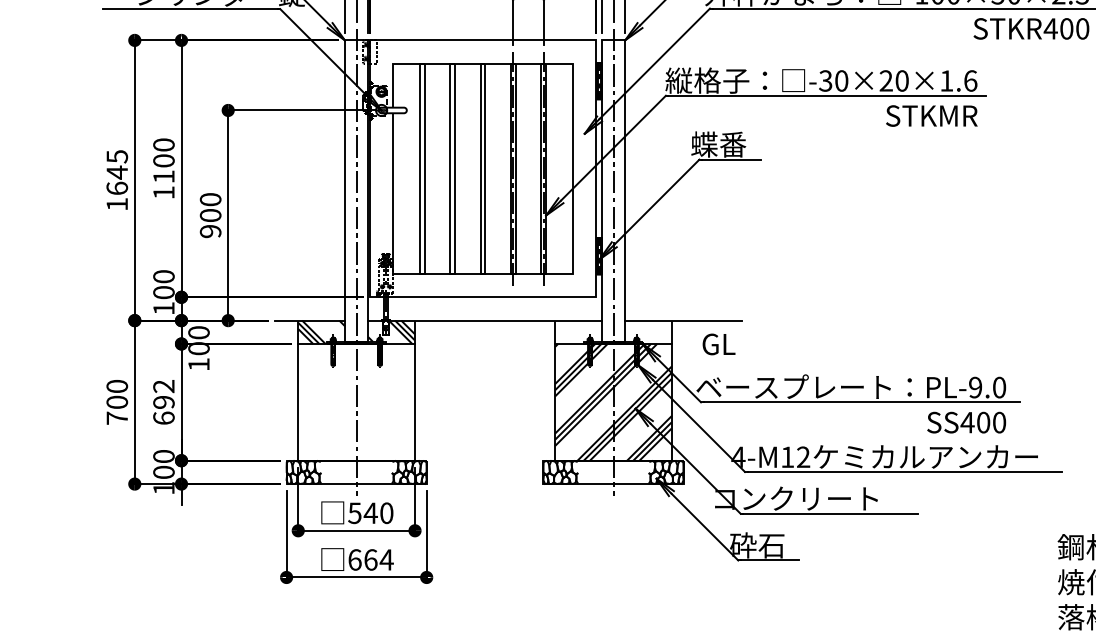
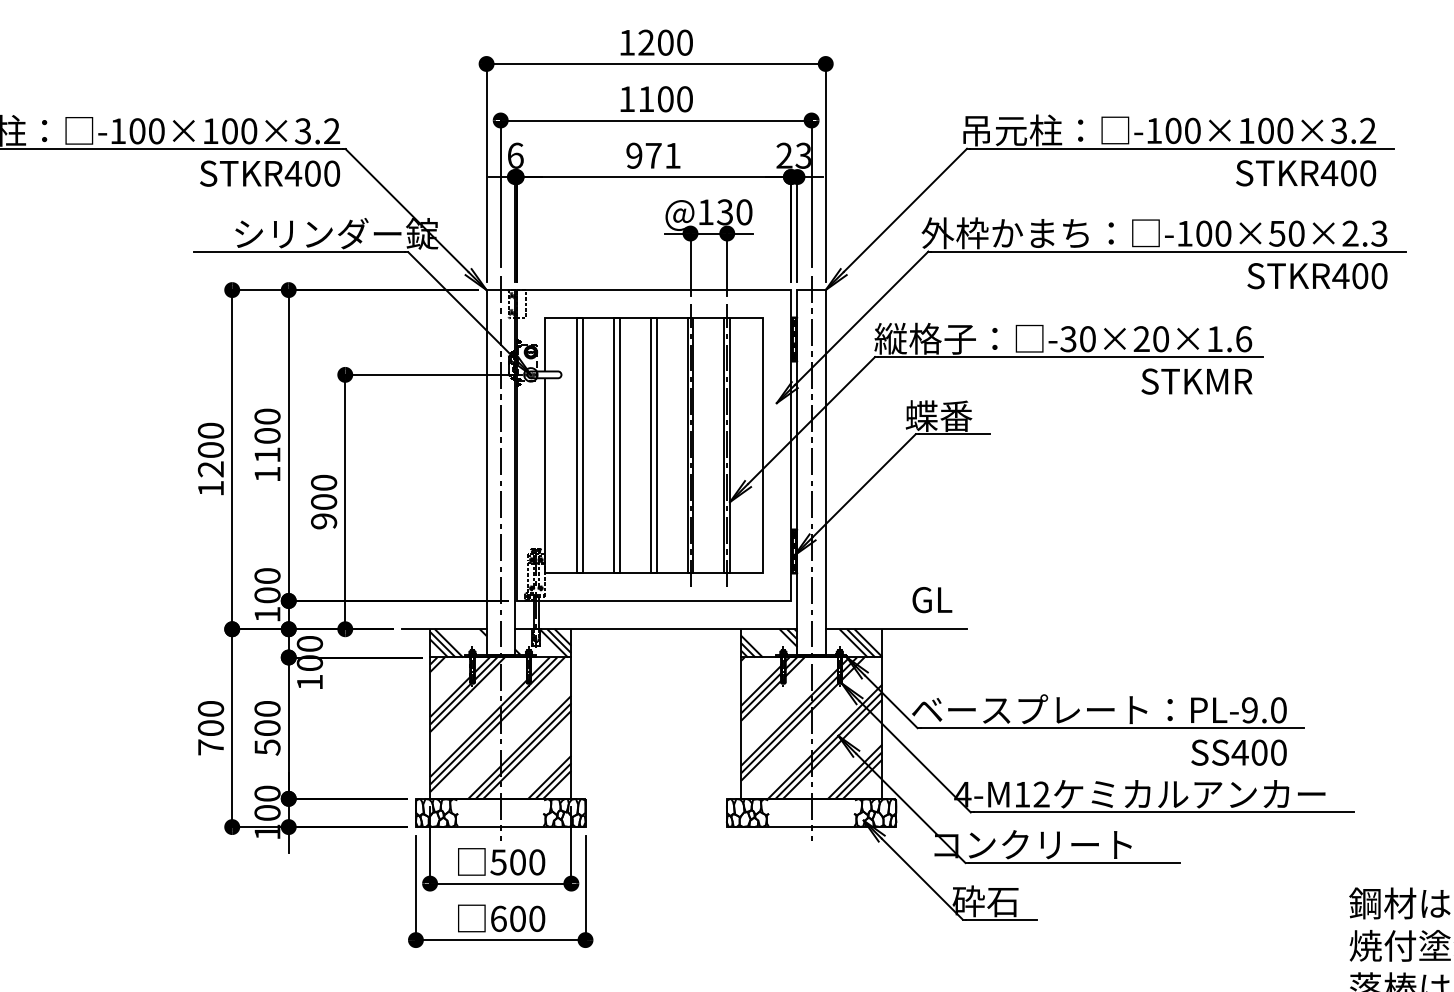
text: (116, 172) -> (210, 449), 1645 -> 1200
hatch: (577, 332) -> (768, 643), added
hatch: (653, 332) -> (860, 643), added
text: (719, 344) -> (932, 600), moved
hatch: (356, 401) -> (500, 727), added
text: (163, 402) -> (267, 728), 692 -> 500
text: (370, 513) -> (517, 862), 540 -> 500
text: (378, 559) -> (527, 918), 664 -> 600

